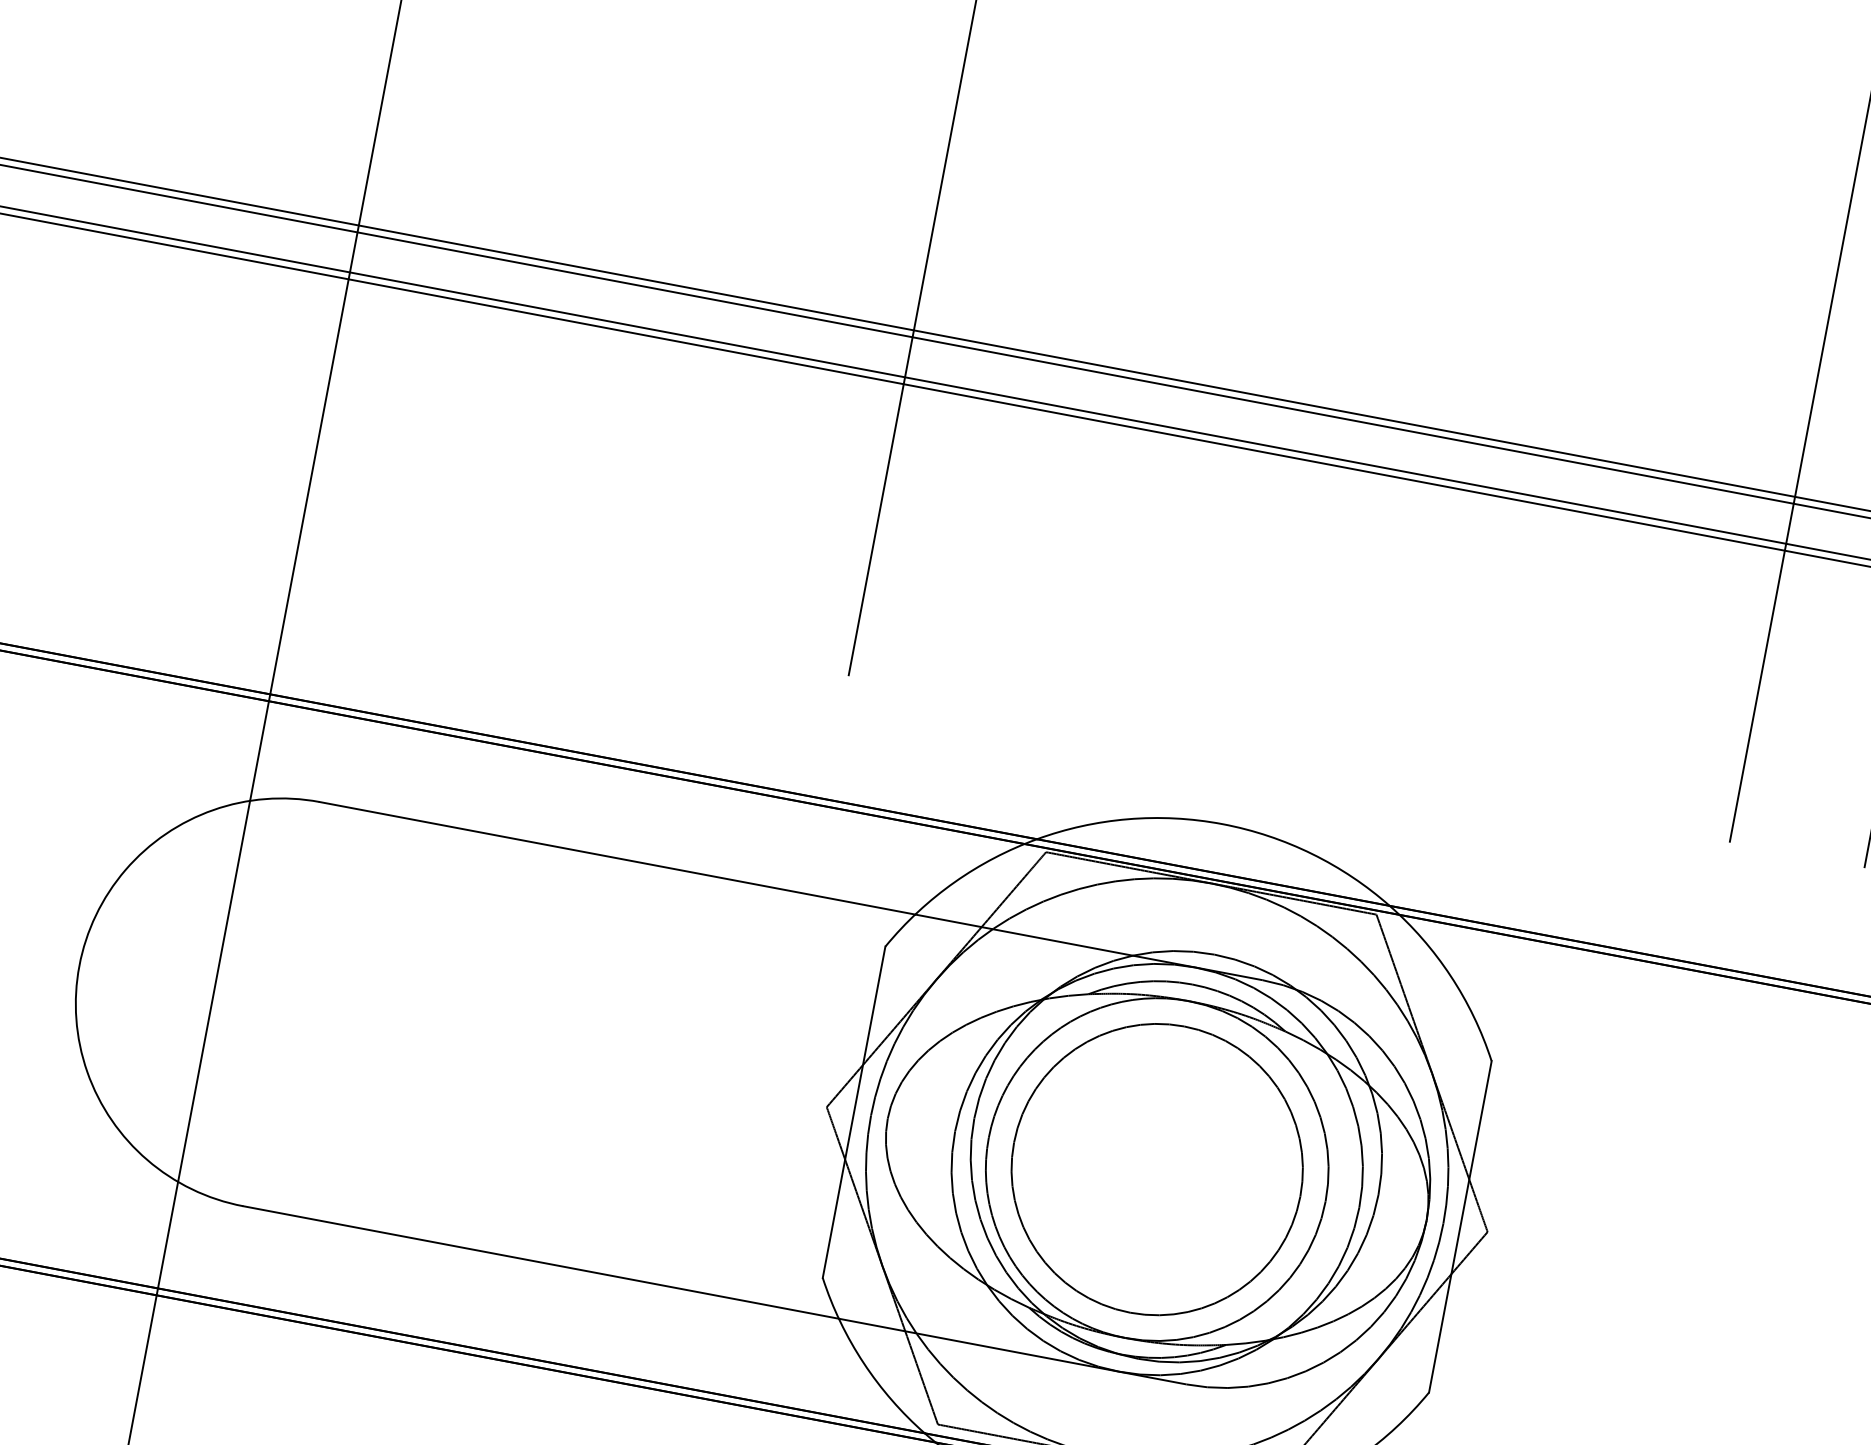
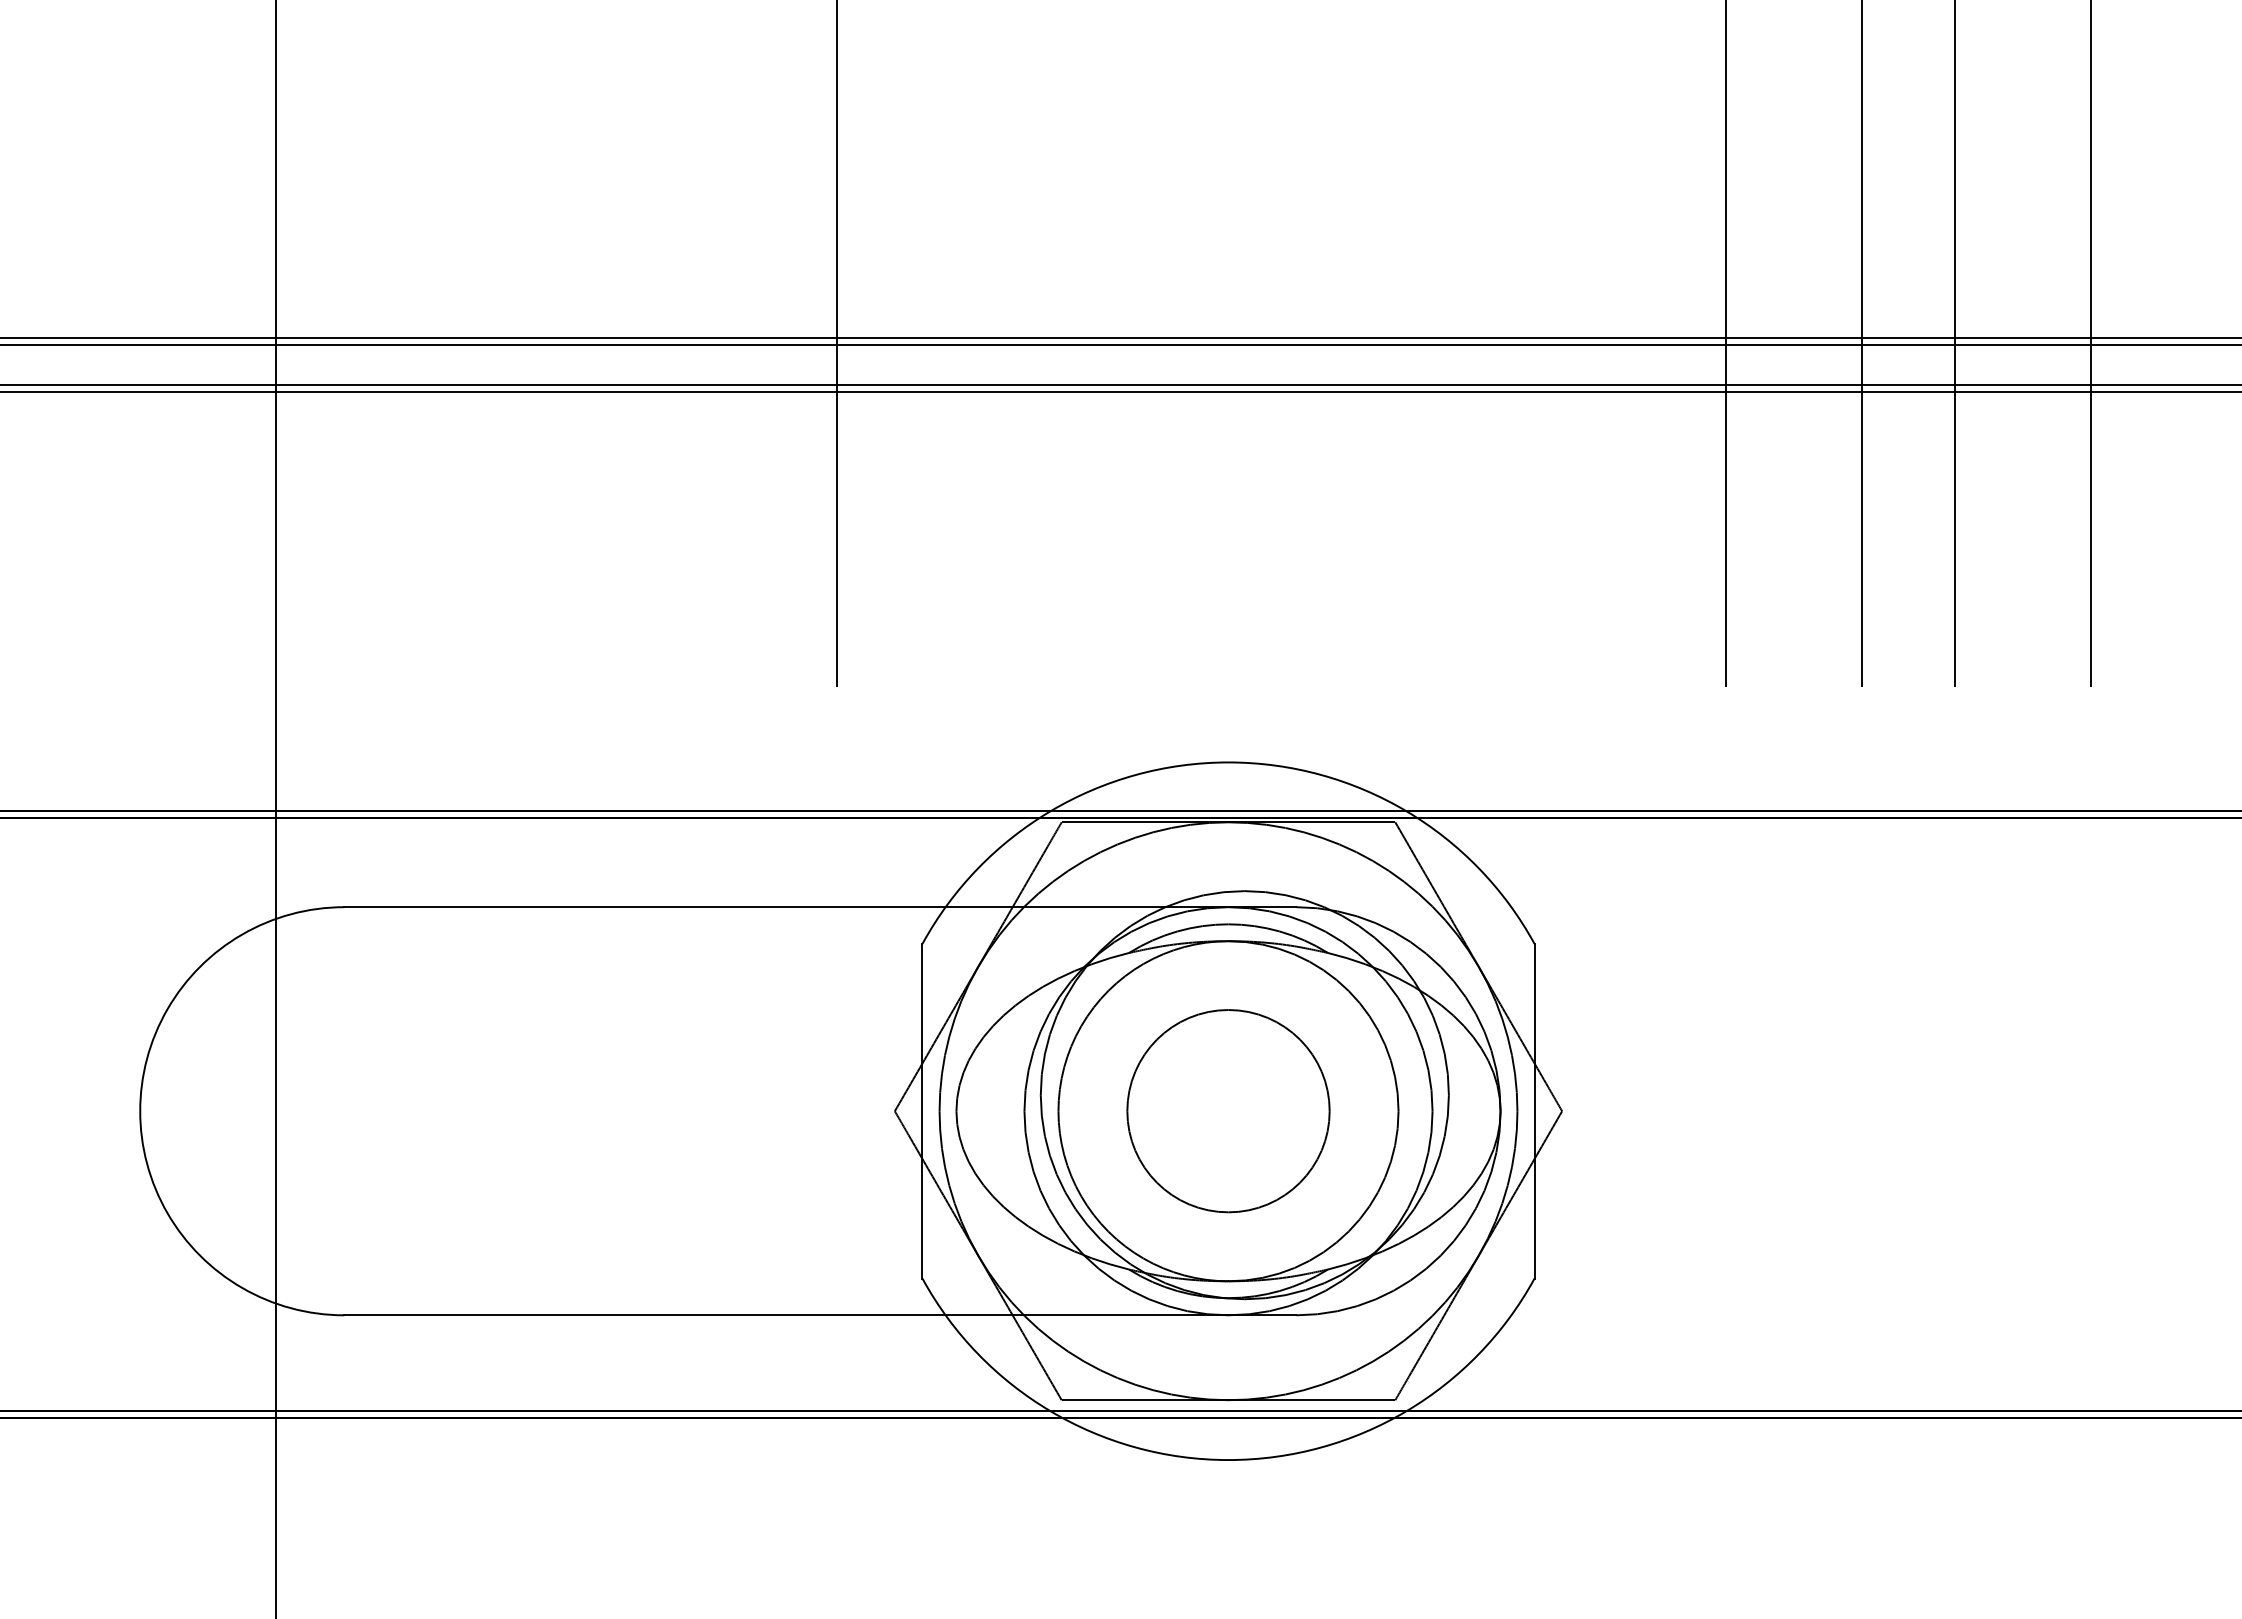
circle: (1157, 1168) -> (1228, 1110), size x0.7

